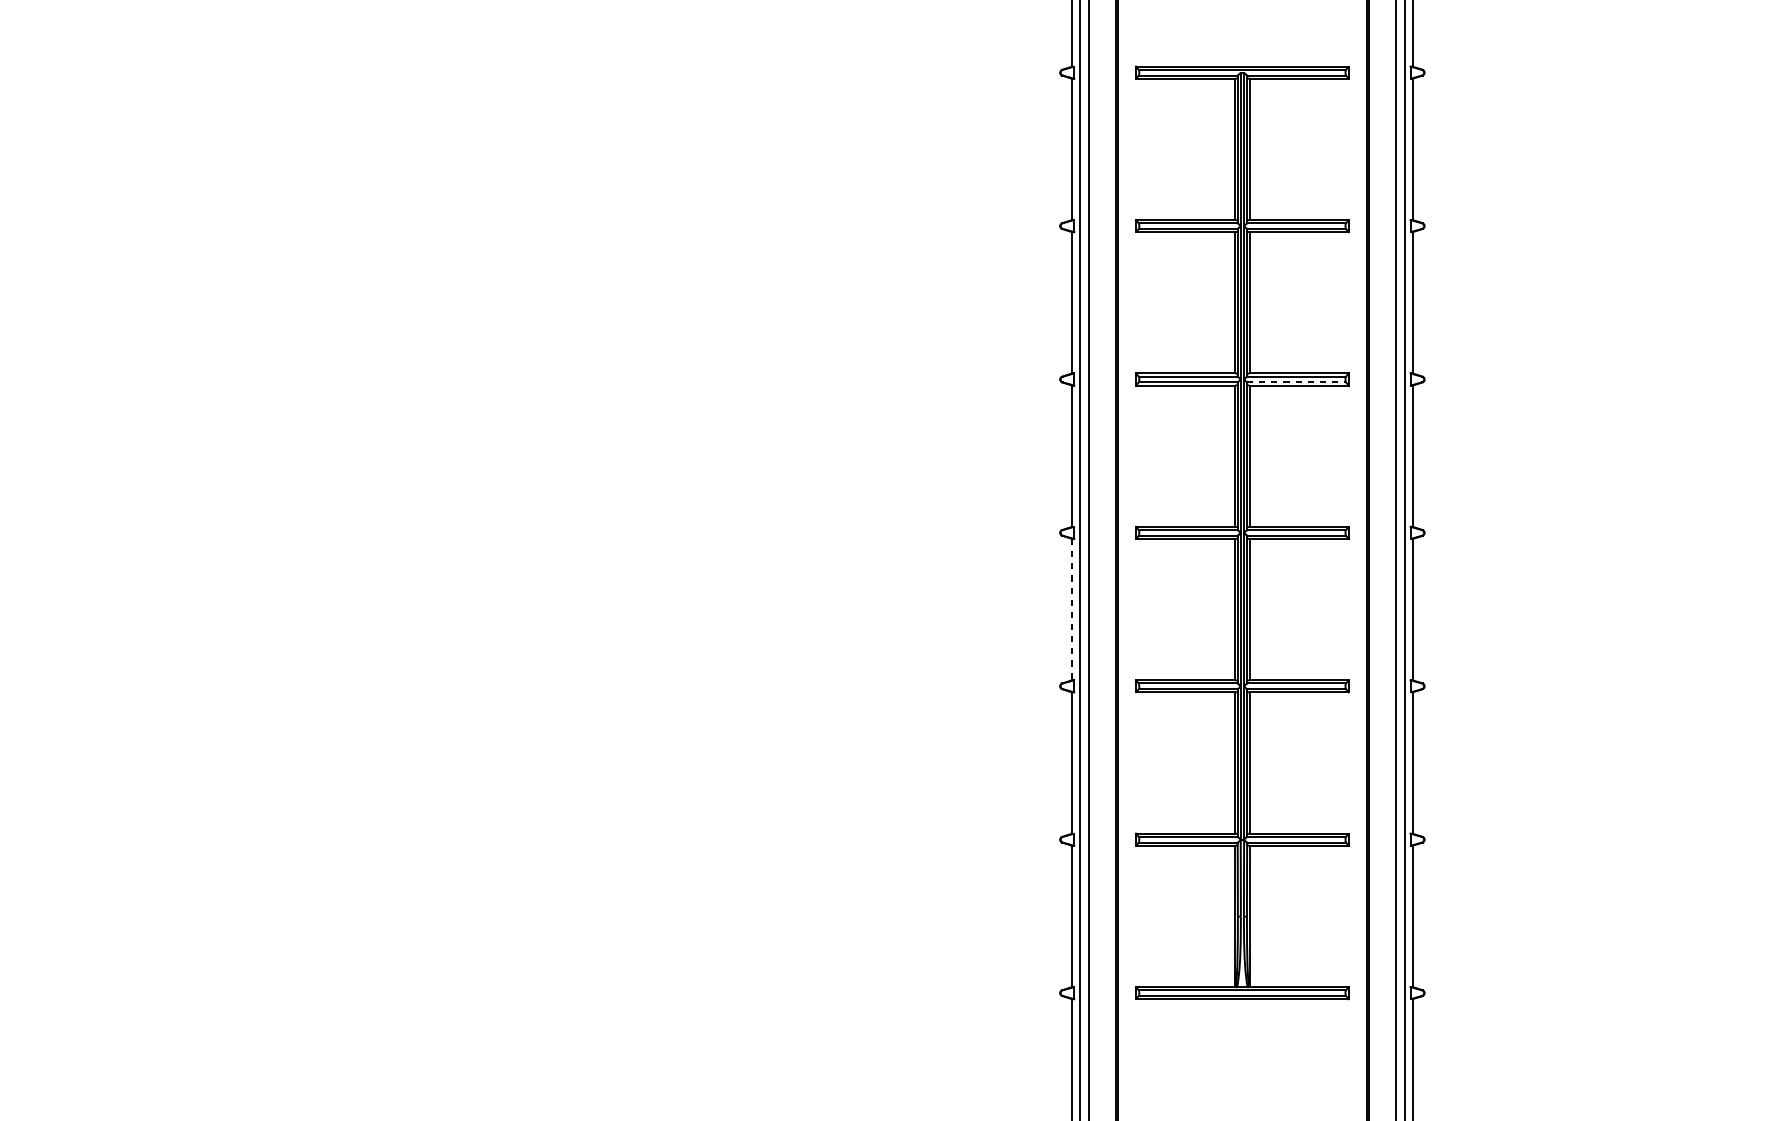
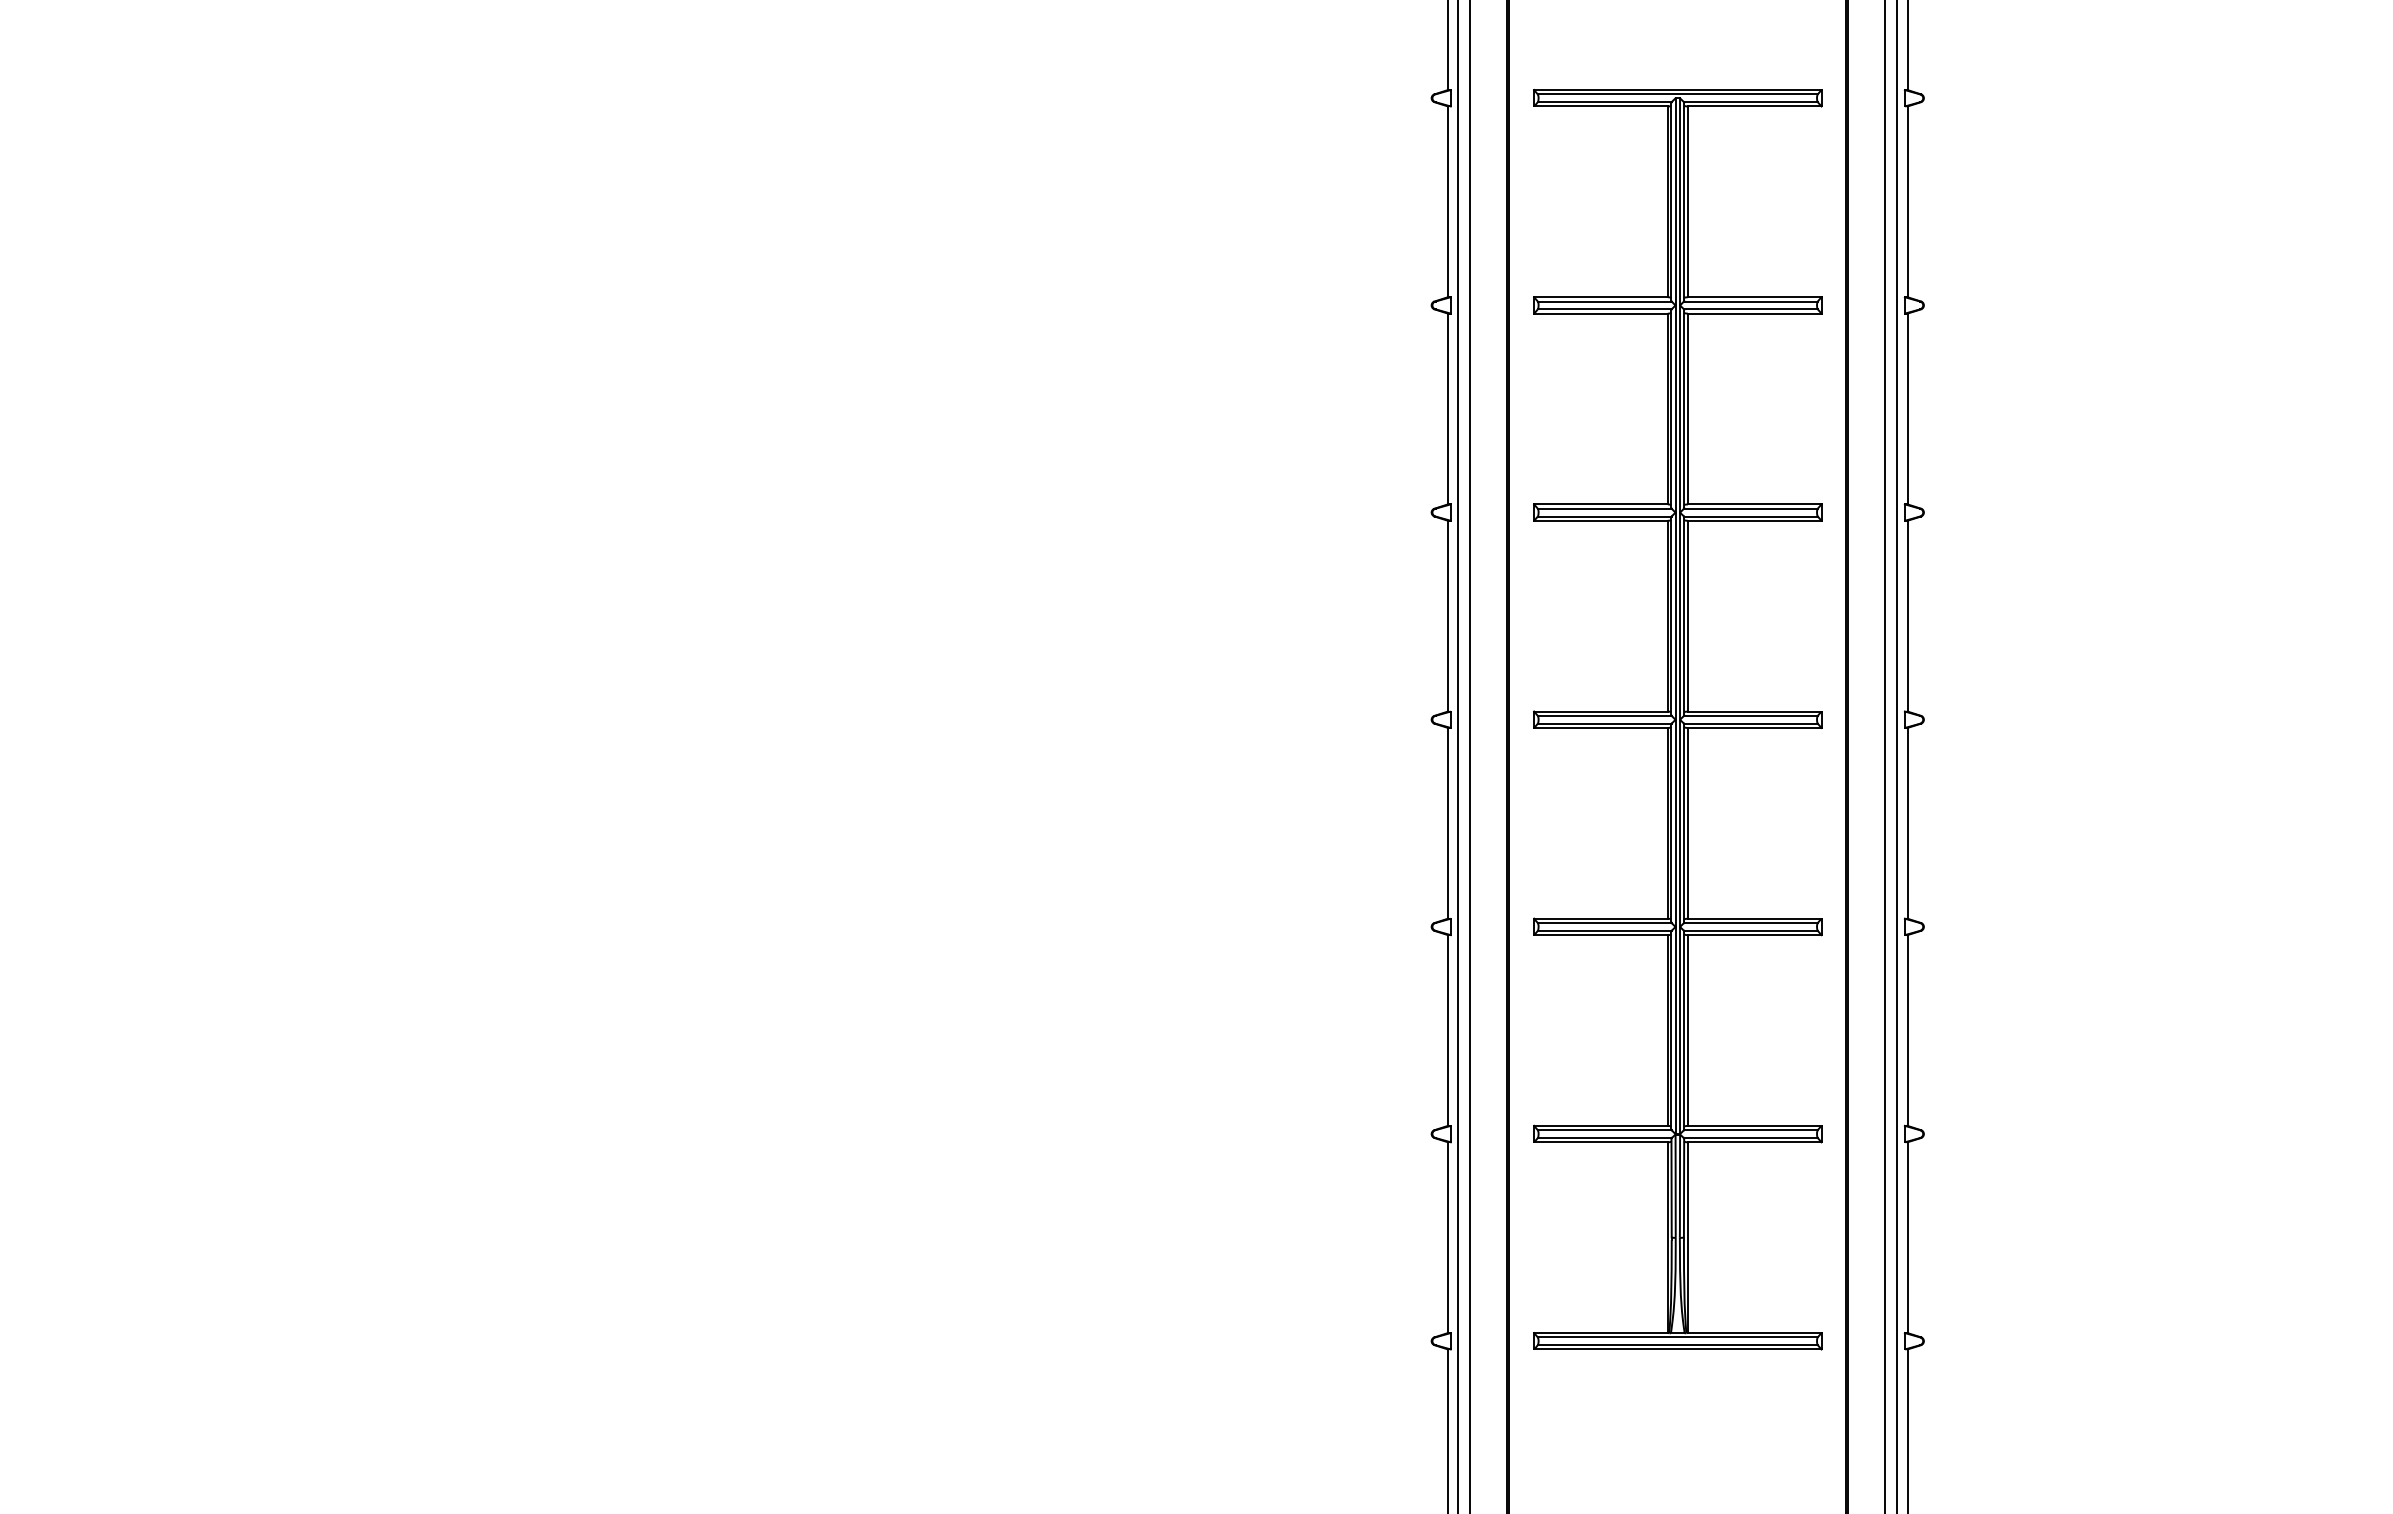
line: (1296, 382) -> (1750, 516), dashed -> solid
line: (1072, 609) -> (1448, 823), dashed -> solid

